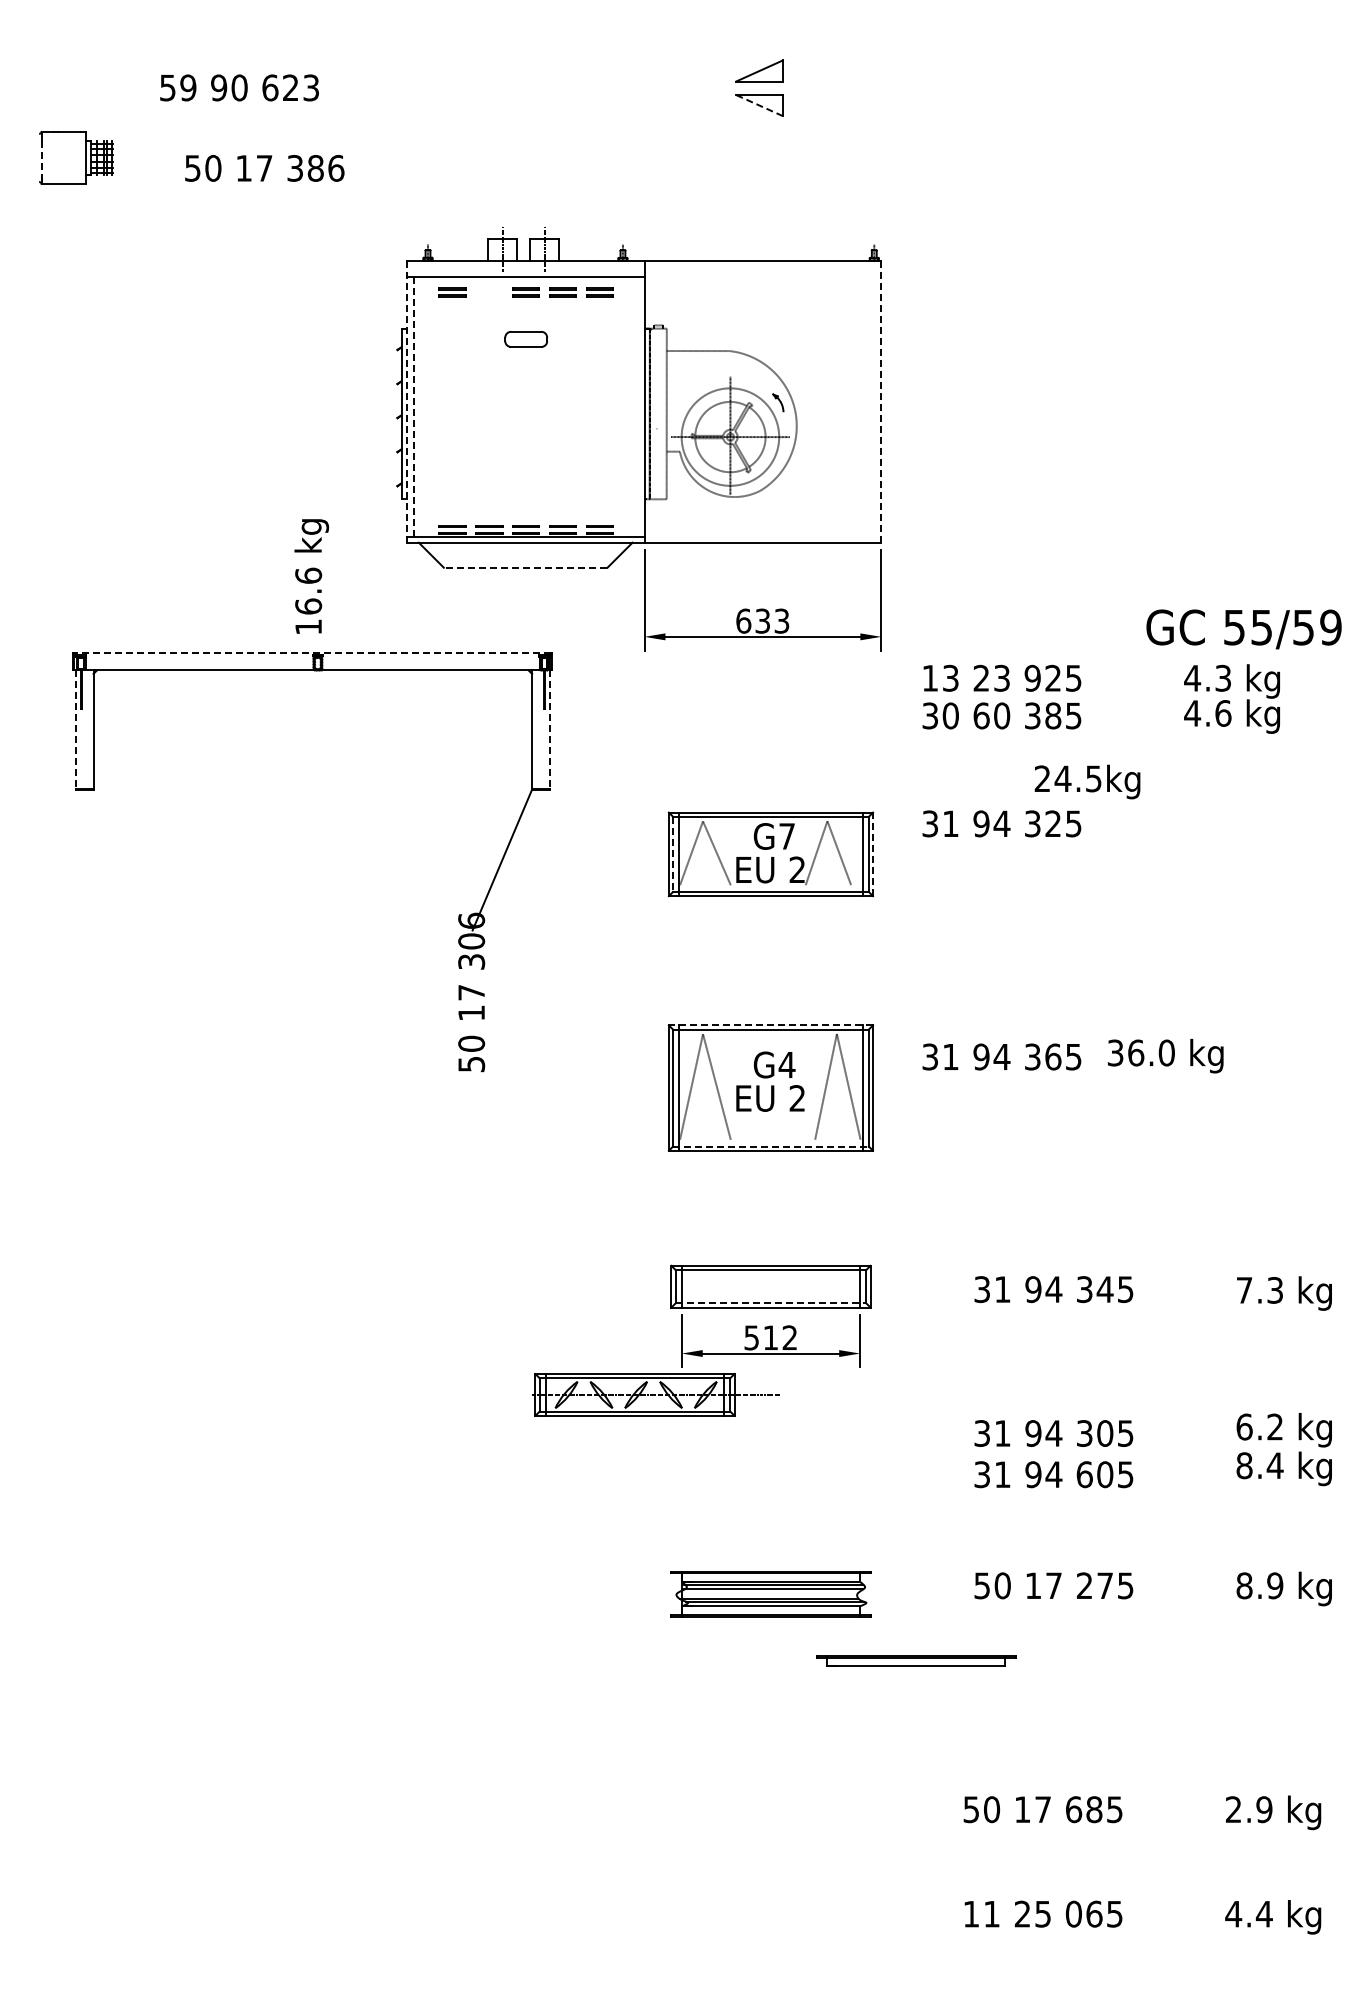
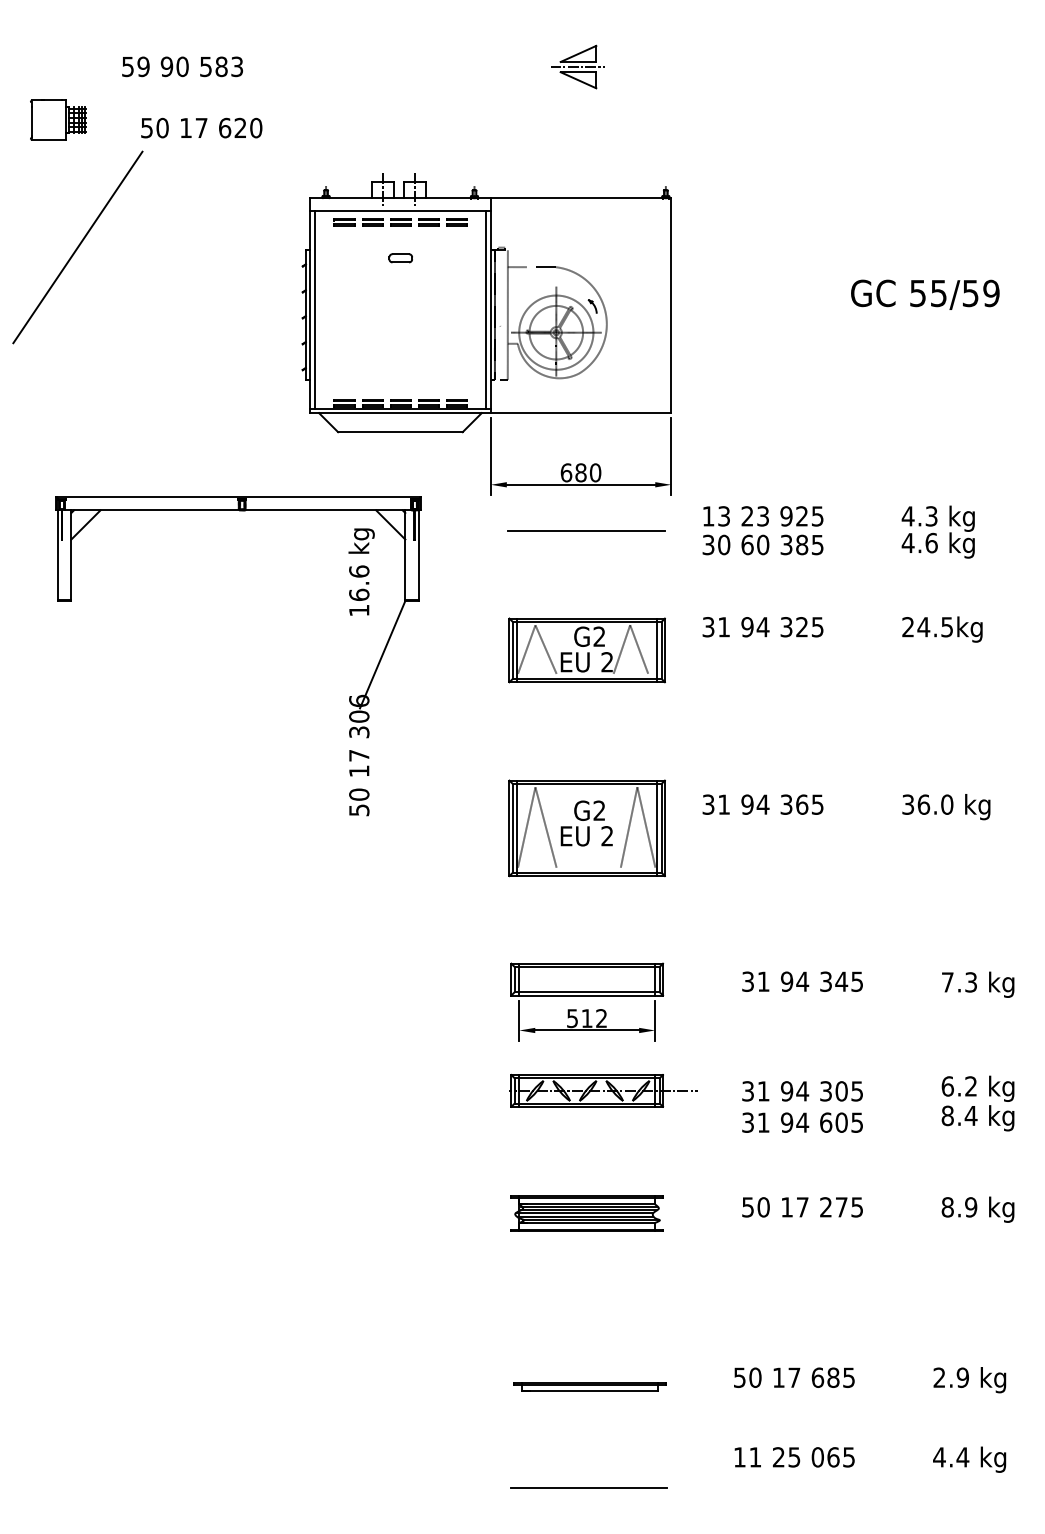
text: (280, 87) -> (213, 66), 623 -> 583
line: (758, 88) -> (577, 67), added
line: (759, 105) -> (578, 80), dashed -> solid
line: (41, 161) -> (31, 122), dashed -> solid
text: (315, 168) -> (240, 128), 386 -> 620
part: (489, 292) -> (372, 222), added
line: (101, 324) -> (77, 246), added
part: (525, 339) -> (400, 258), size x0.71
line: (406, 401) -> (309, 305), dashed -> solid
line: (881, 401) -> (671, 305), dashed -> solid
line: (637, 406) -> (485, 309), added
line: (413, 407) -> (315, 310), dashed -> solid
line: (525, 567) -> (400, 431), dashed -> solid
text: (311, 576) -> (361, 572), moved
text: (772, 620) -> (588, 472), 633 -> 680
text: (1243, 629) -> (924, 294), moved
line: (312, 653) -> (238, 497), dashed -> solid
line: (112, 689) -> (85, 524), added
line: (512, 689) -> (390, 524), added
line: (769, 697) -> (586, 530), added
line: (76, 730) -> (58, 556), dashed -> solid
line: (549, 730) -> (418, 556), dashed -> solid
text: (1087, 781) -> (942, 629), moved
text: (786, 836) -> (599, 636), G7 -> G2
line: (673, 854) -> (512, 650), dashed -> solid
line: (873, 854) -> (665, 650), dashed -> solid
line: (770, 1025) -> (586, 780), dashed -> solid
text: (1165, 1055) -> (946, 806), moved
text: (786, 1064) -> (599, 810), G4 -> G2
line: (770, 1146) -> (586, 872), dashed -> solid
line: (771, 1303) -> (587, 992), dashed -> solid
part: (655, 1394) -> (602, 1090), moved
line: (767, 1592) -> (584, 1212), added
part: (916, 1660) -> (589, 1386), moved
line: (773, 1954) -> (589, 1488), added

